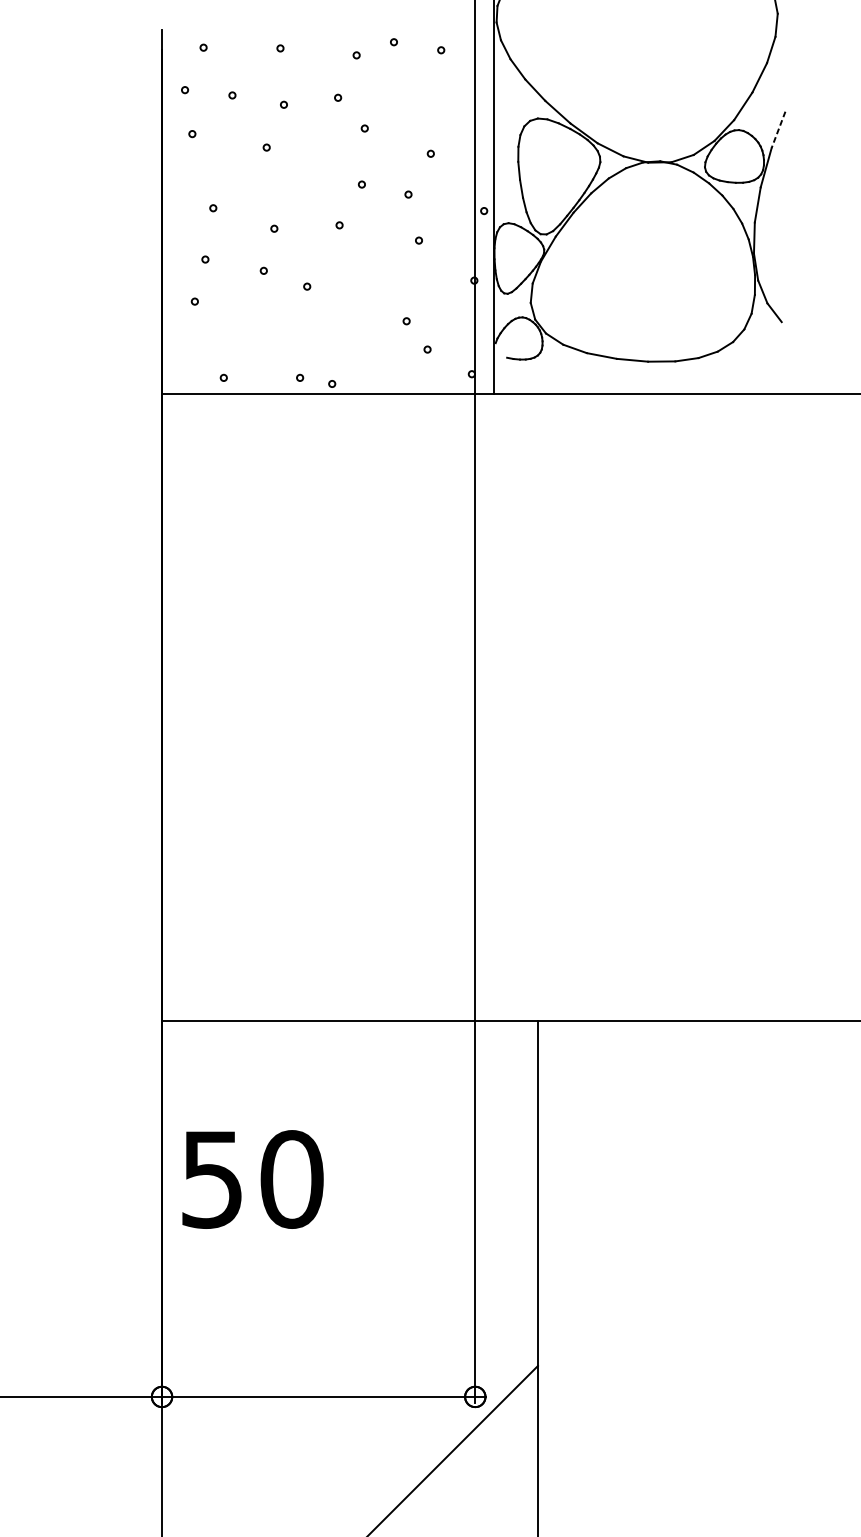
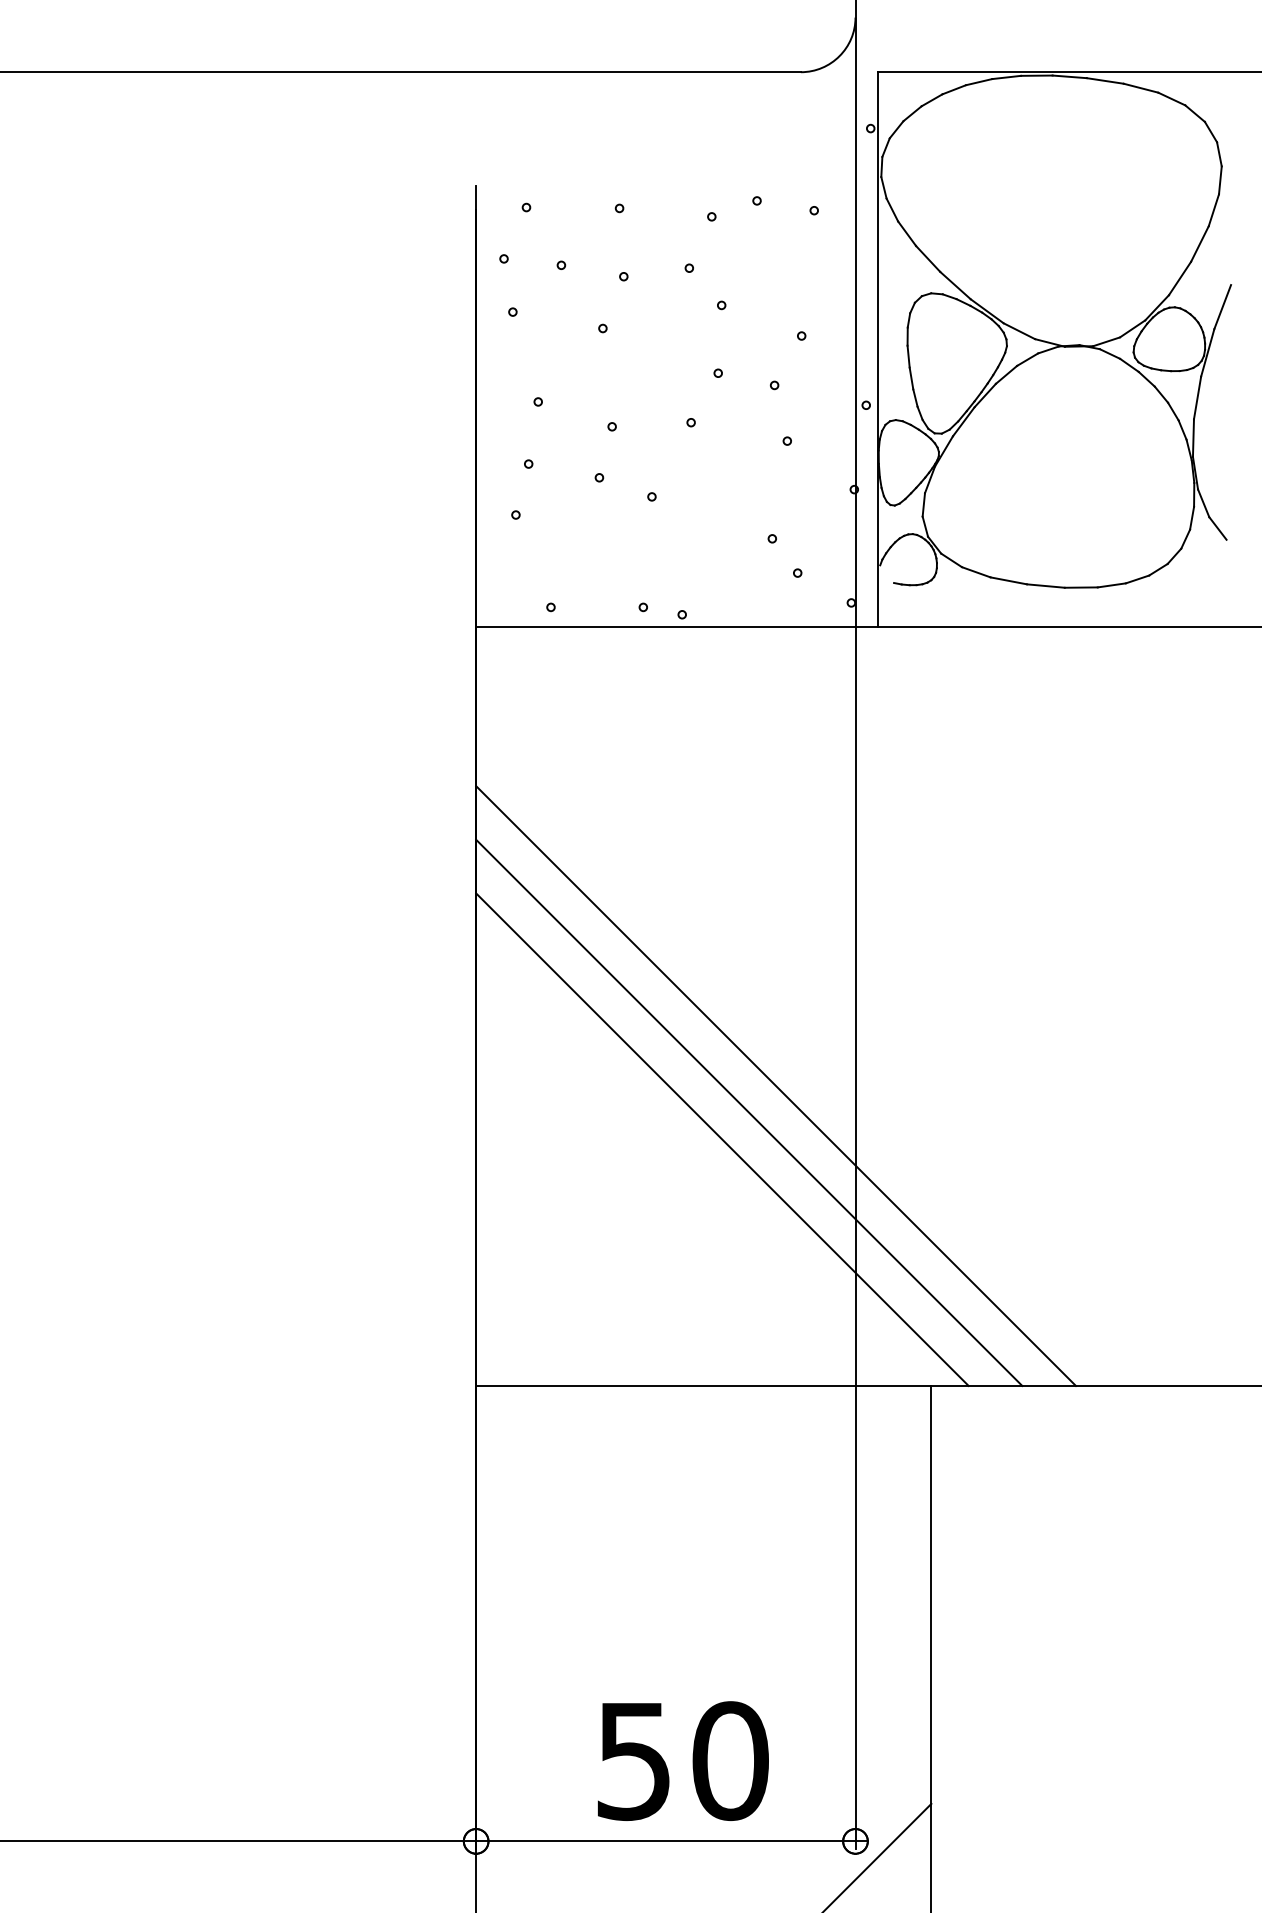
line: (778, 130) -> (1222, 307), dashed -> solid
line: (409, 772) -> (775, 1085), added
line: (387, 795) -> (749, 1112), added
line: (365, 817) -> (722, 1139), added
text: (253, 1179) -> (683, 1760), moved

